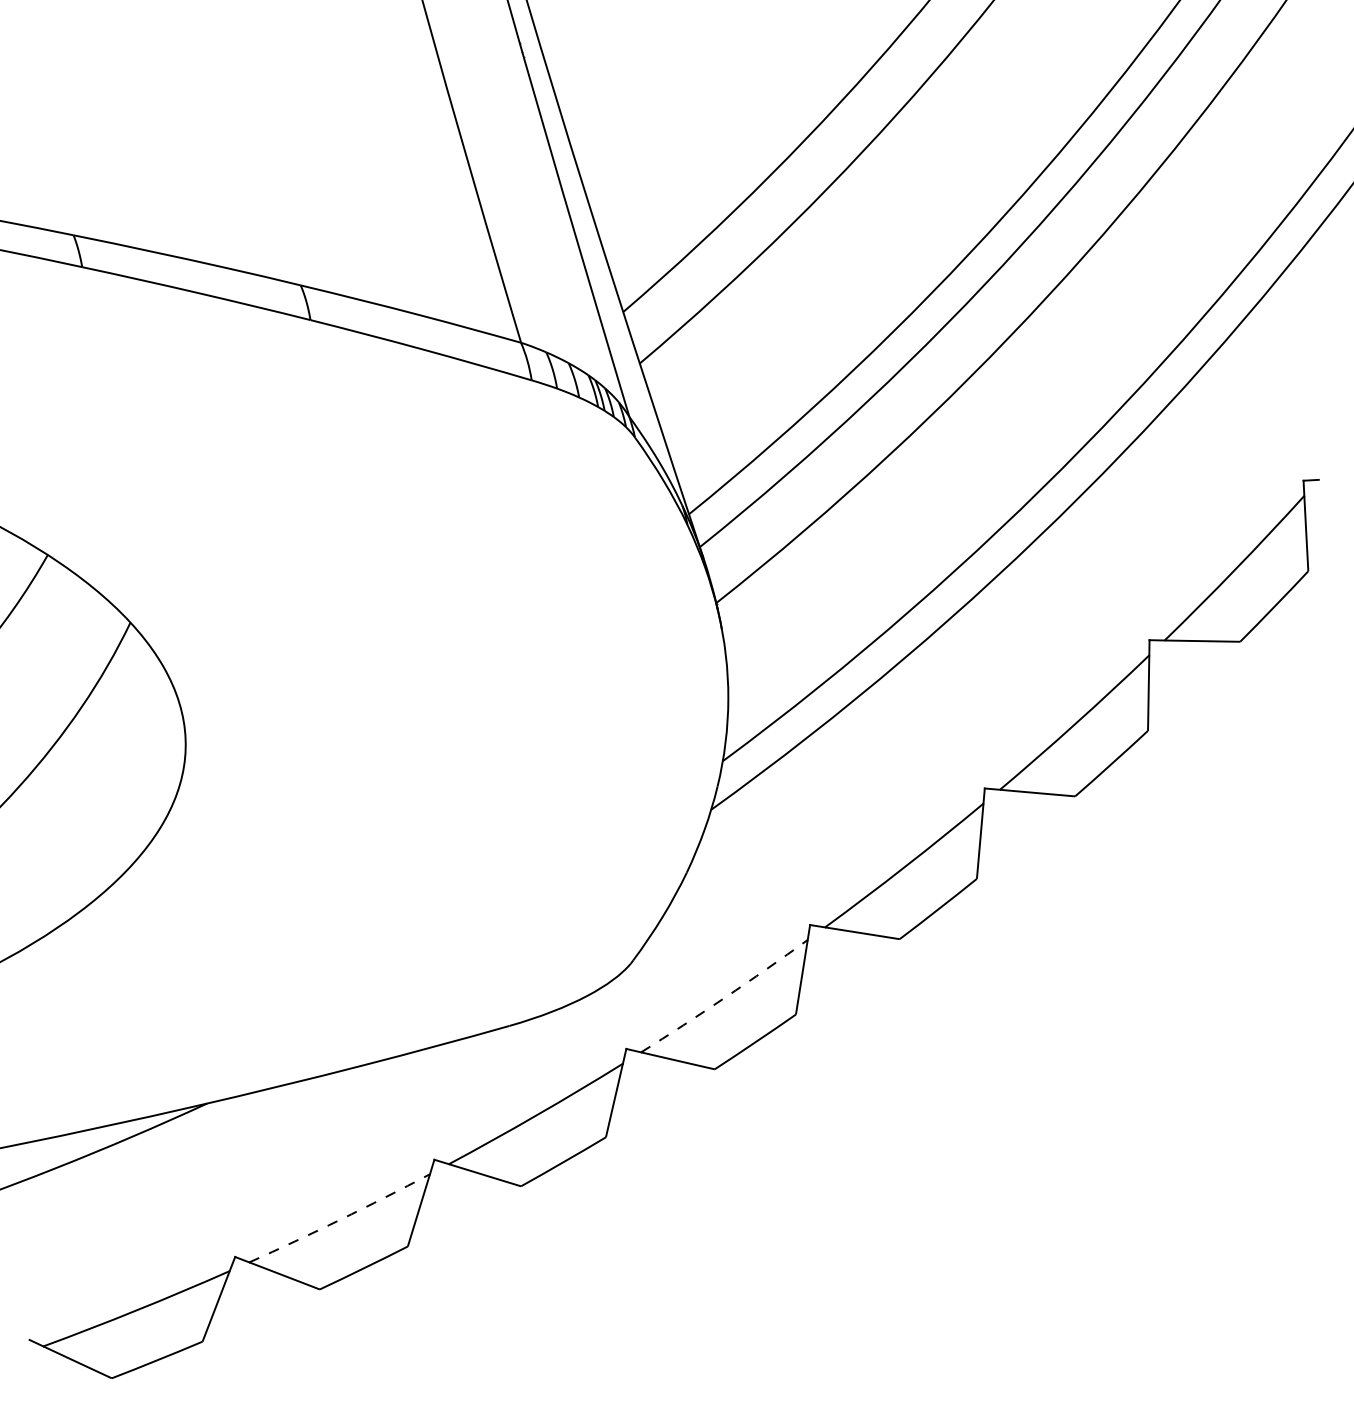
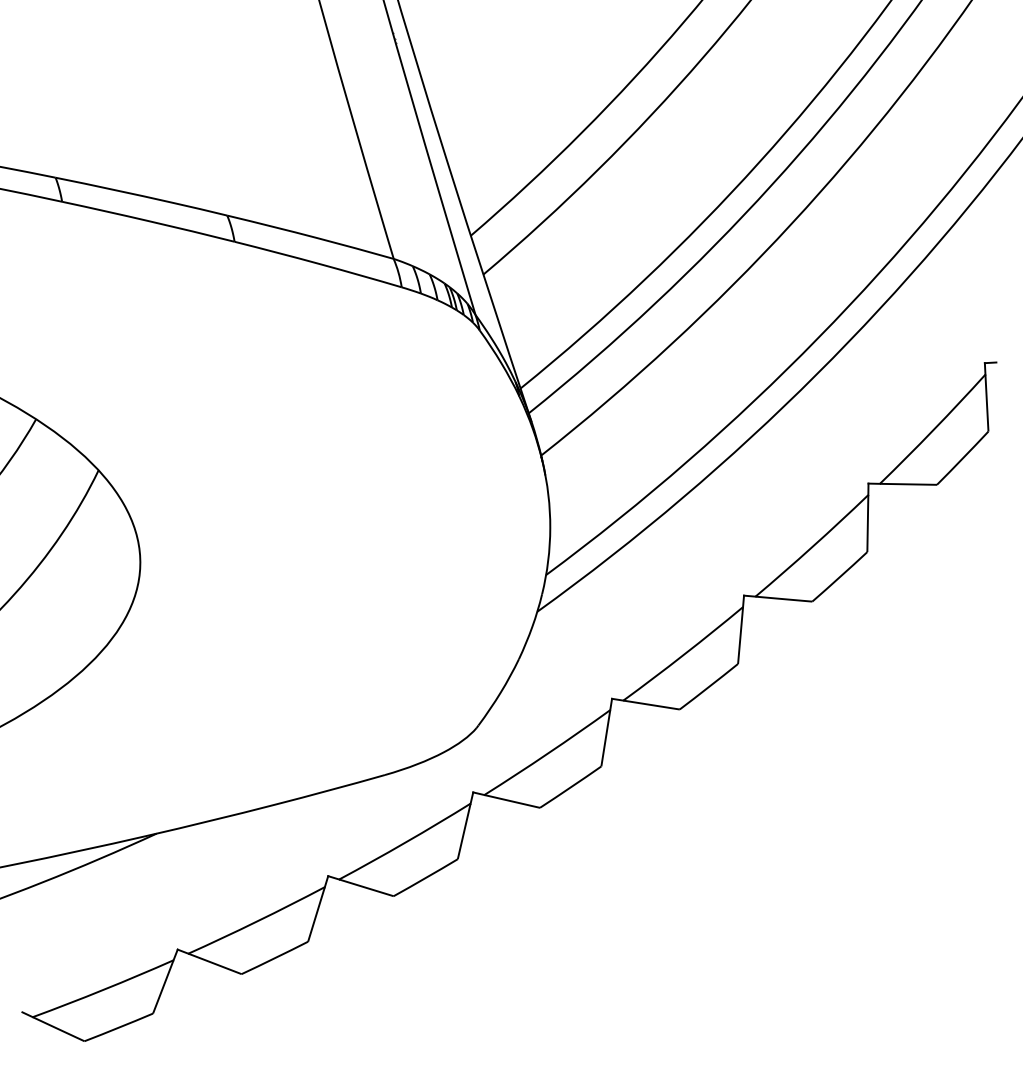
arc: (725, 997) -> (548, 753), dashed -> solid
arc: (340, 1219) -> (257, 921), dashed -> solid

